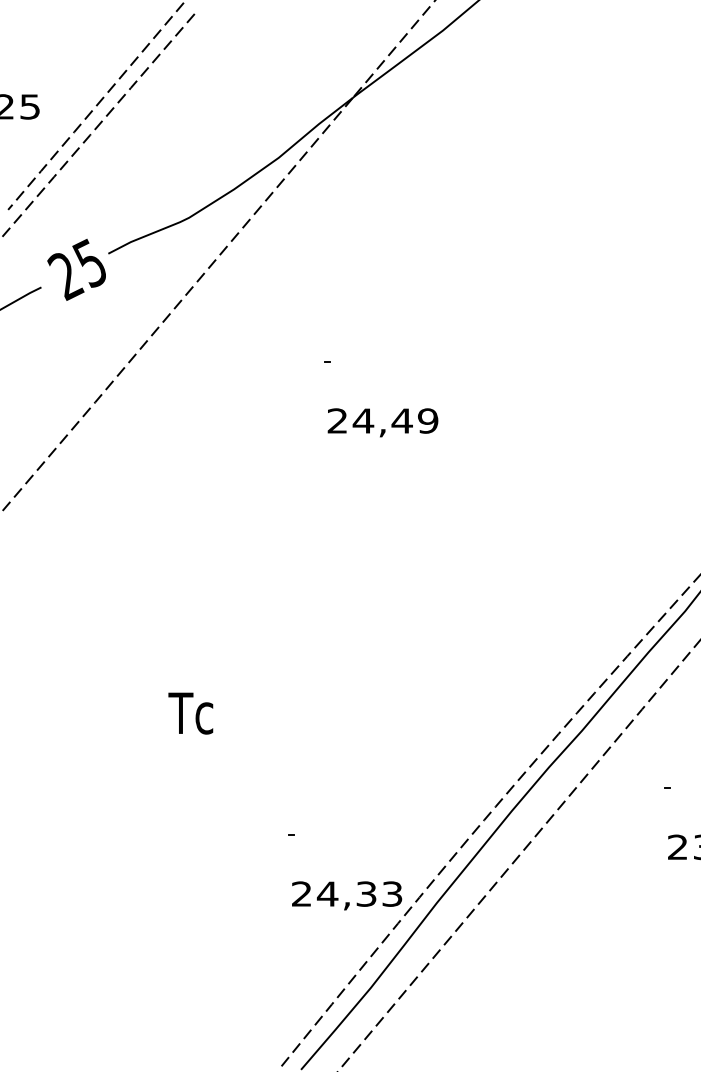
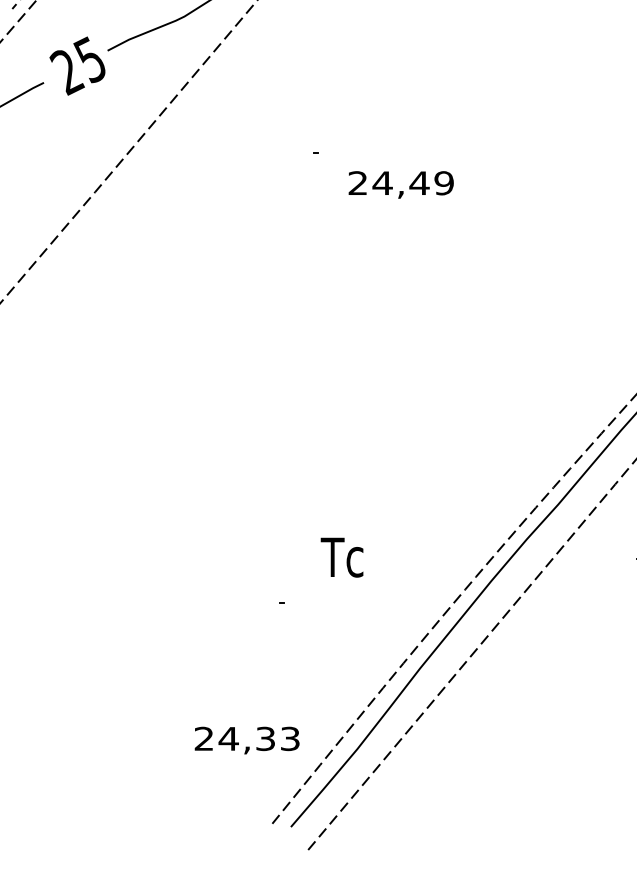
text: (382, 422) -> (400, 184), moved
text: (190, 713) -> (341, 557), moved
text: (347, 895) -> (247, 740), moved

